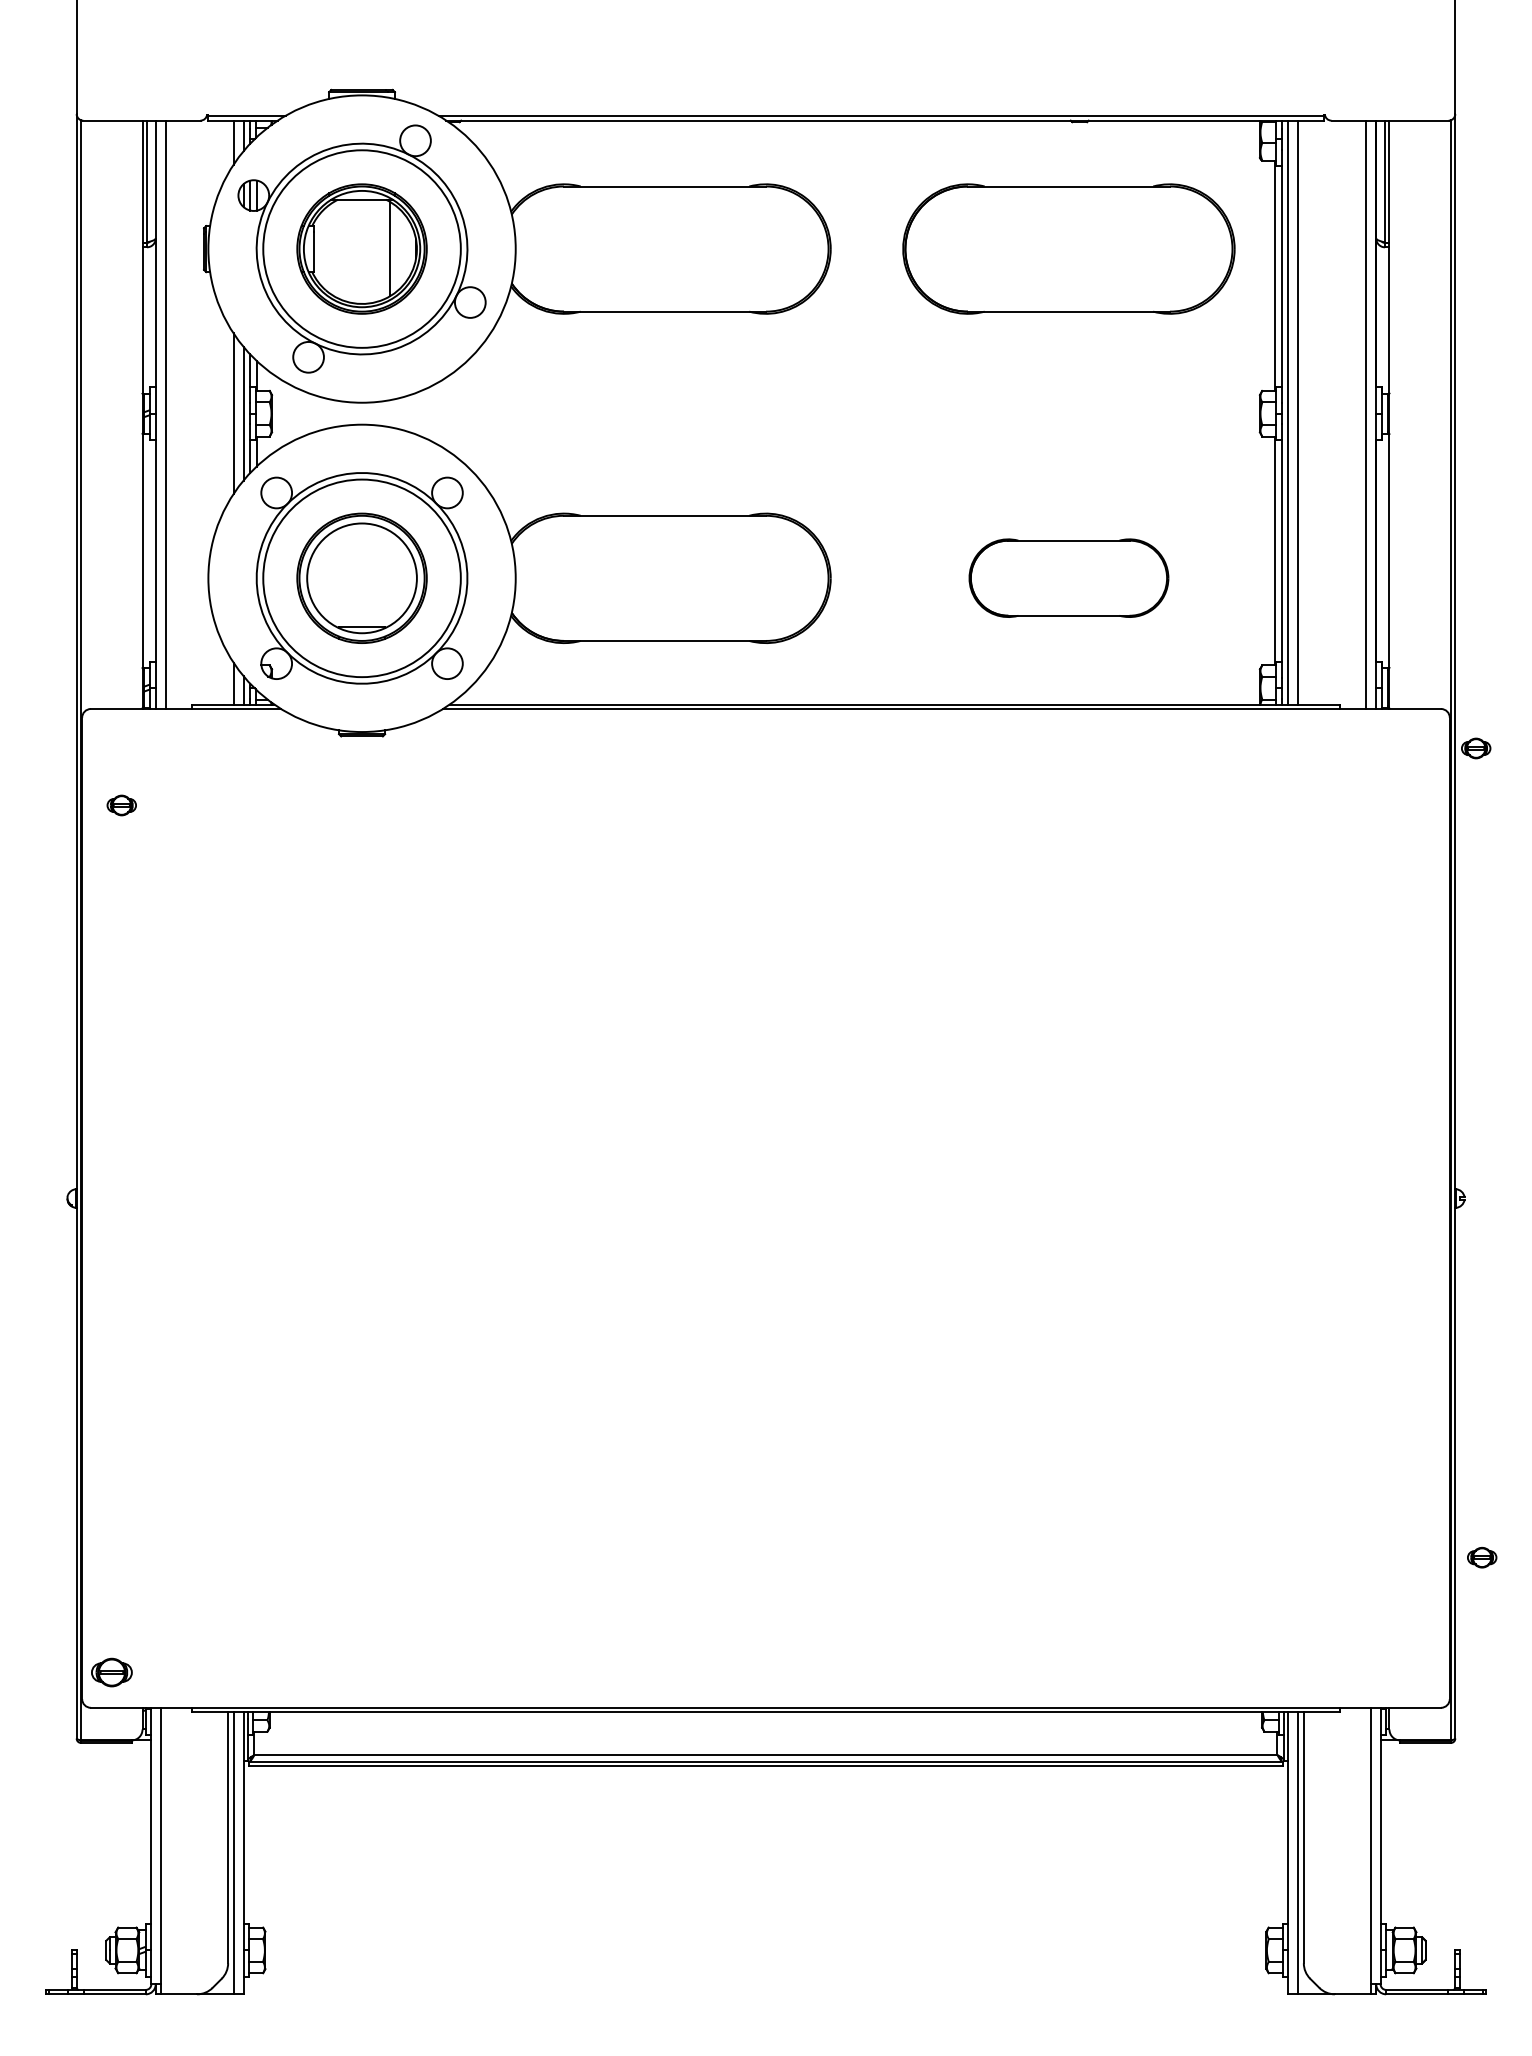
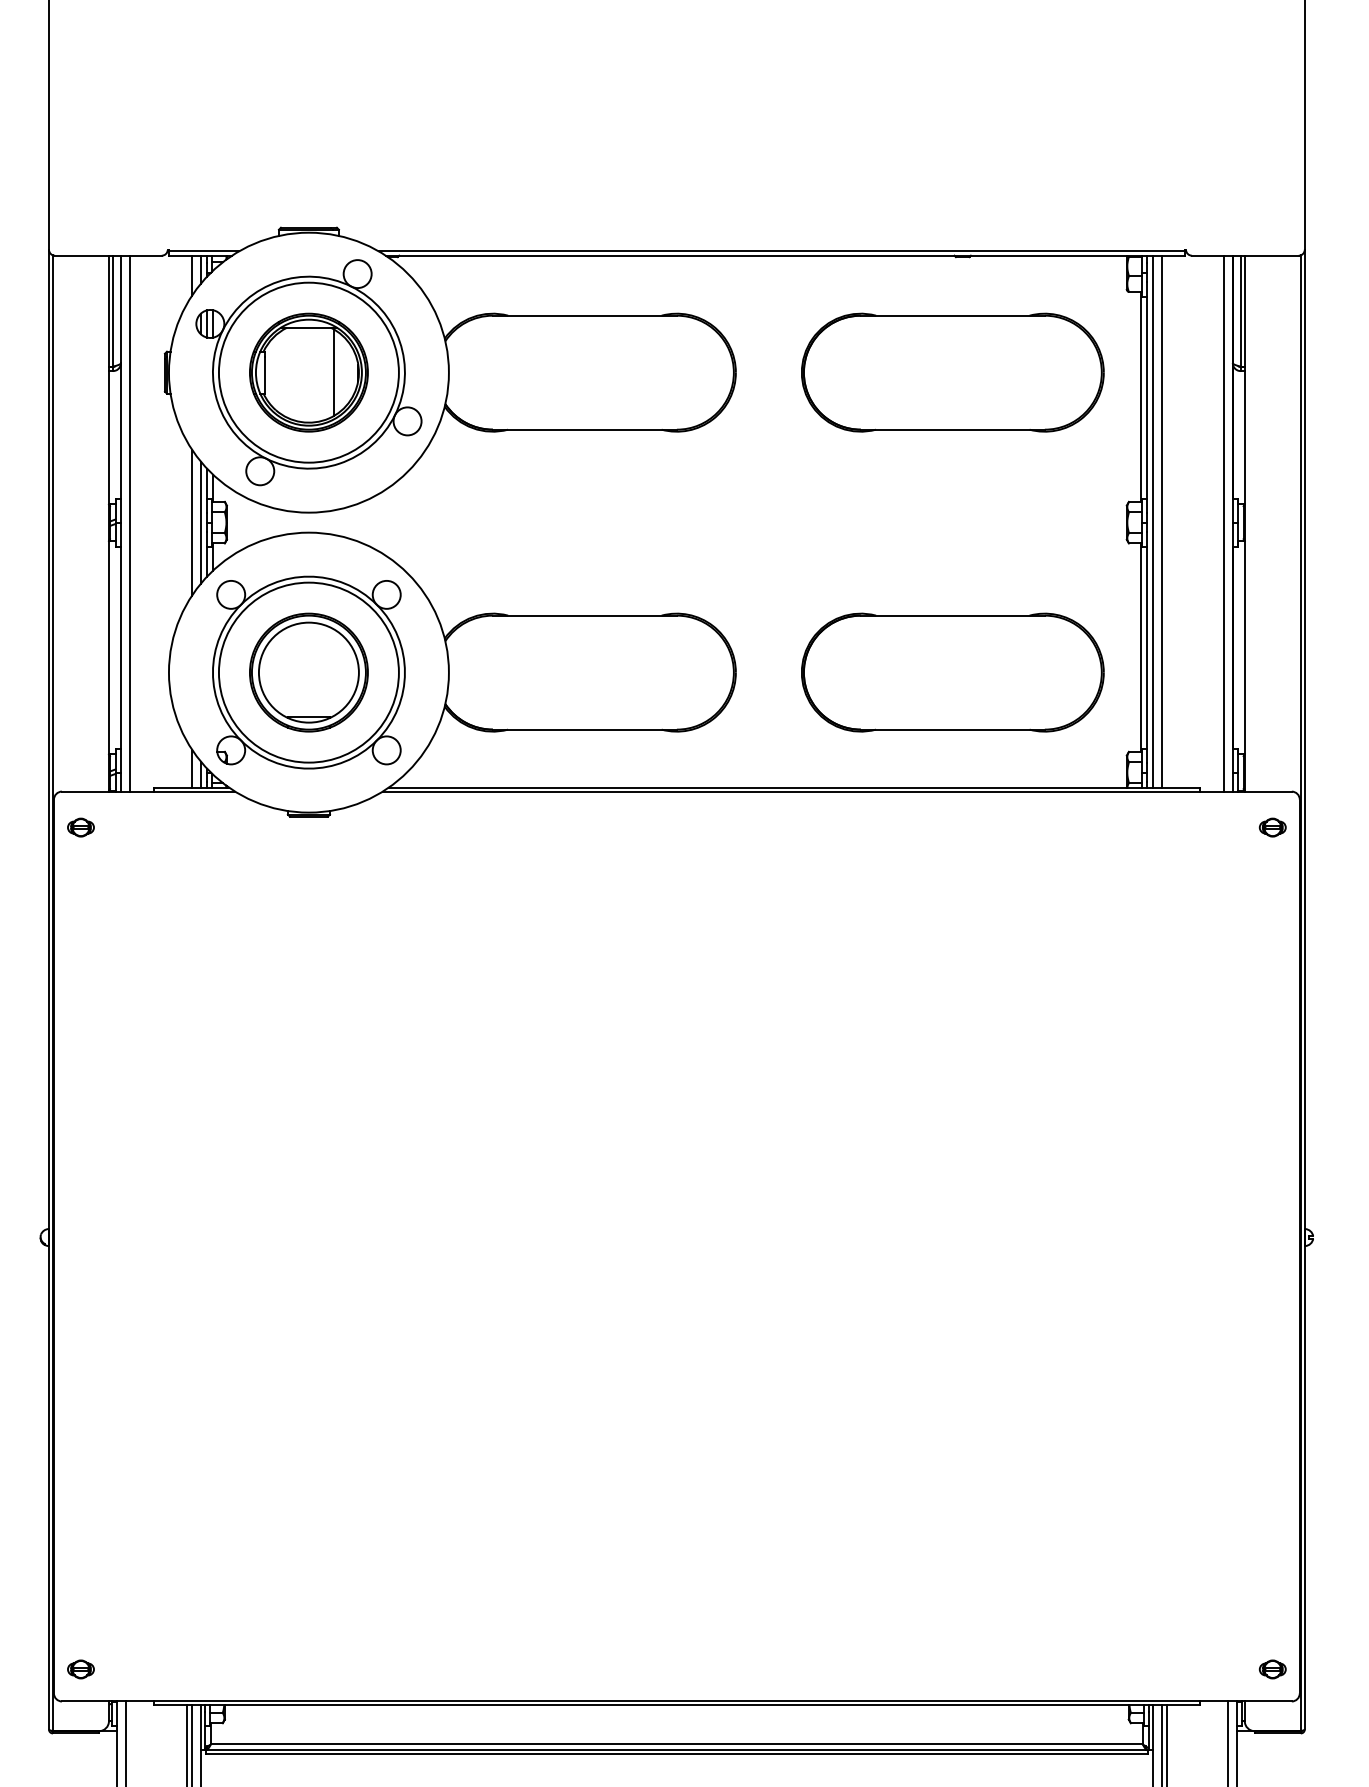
part: (1068, 577) -> (952, 671), size x1.67
part: (1476, 748) -> (1273, 827), moved
part: (121, 805) -> (80, 827), moved
part: (1482, 1557) -> (1273, 1669), moved
part: (111, 1672) -> (80, 1669), size x0.71

